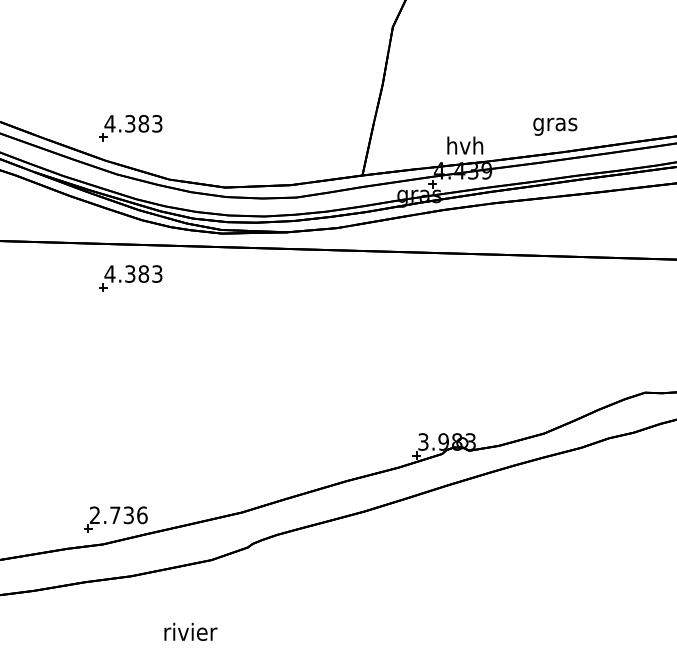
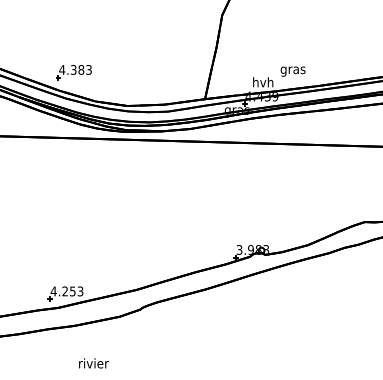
text: (554, 126) -> (292, 71), moved
part: (129, 278) -> (73, 157), removed
text: (117, 515) -> (66, 291), 2.736 -> 4.253
text: (190, 632) -> (93, 363), moved

